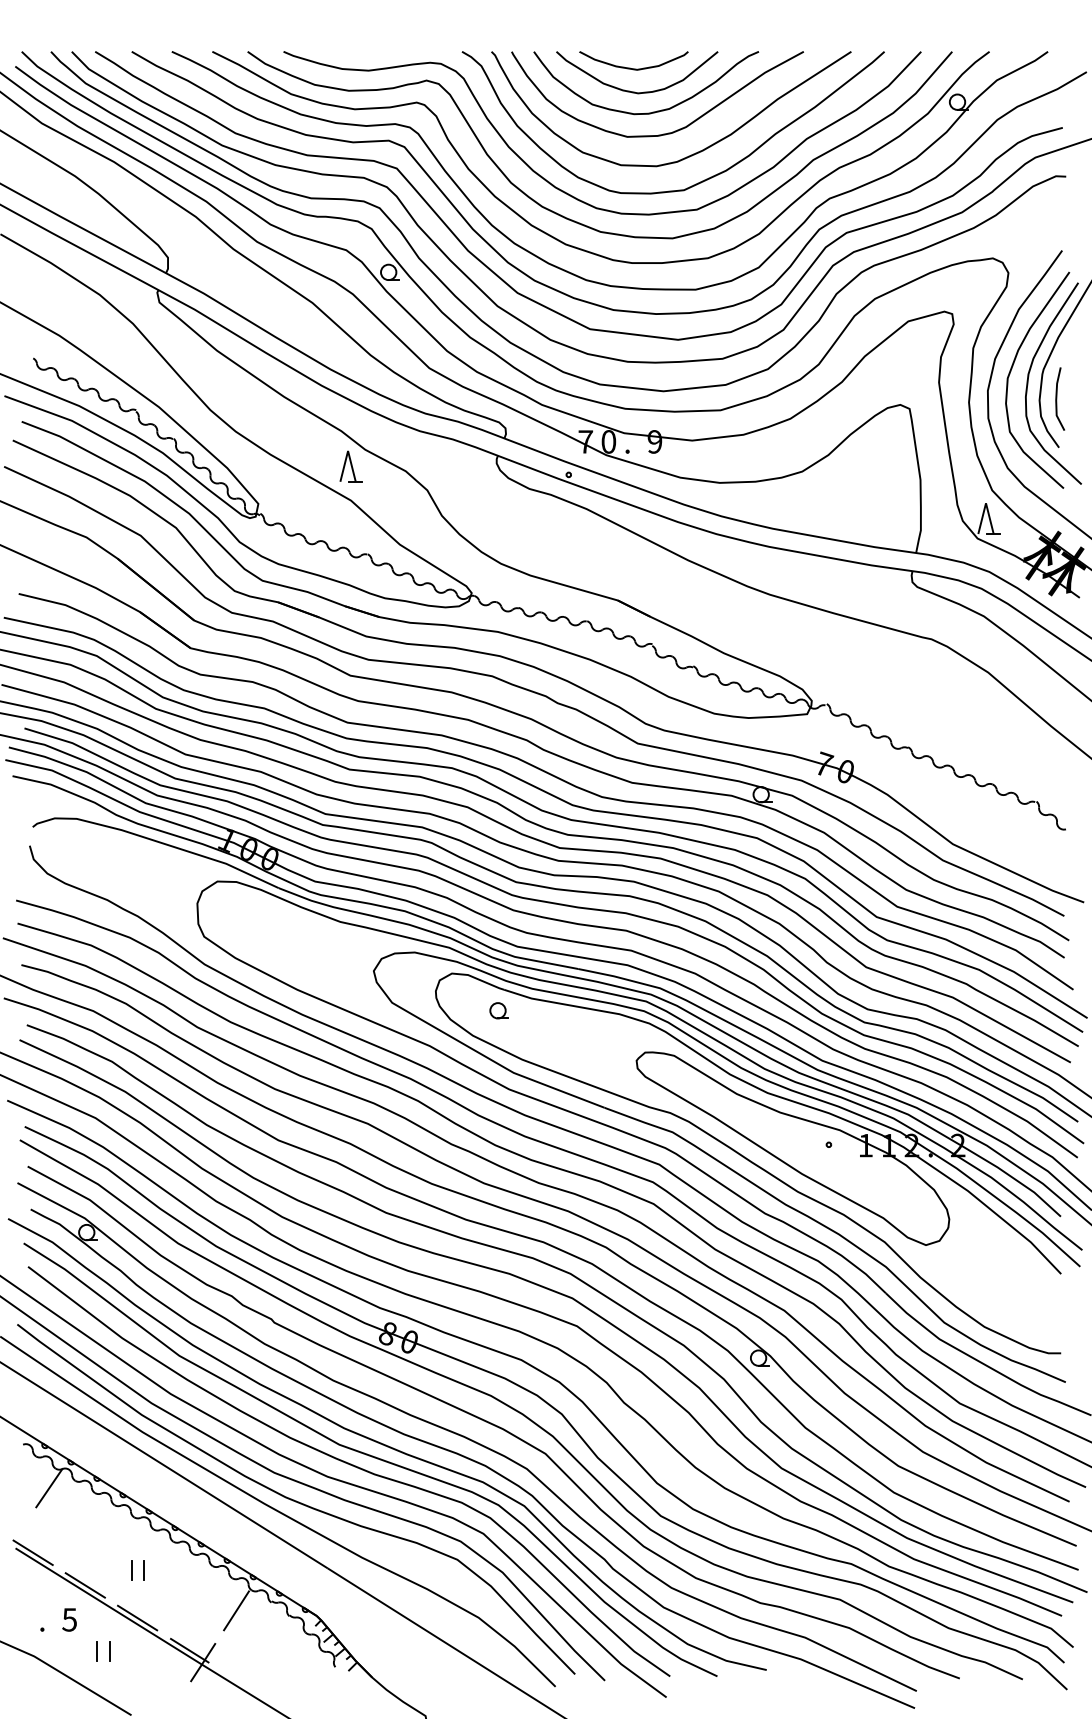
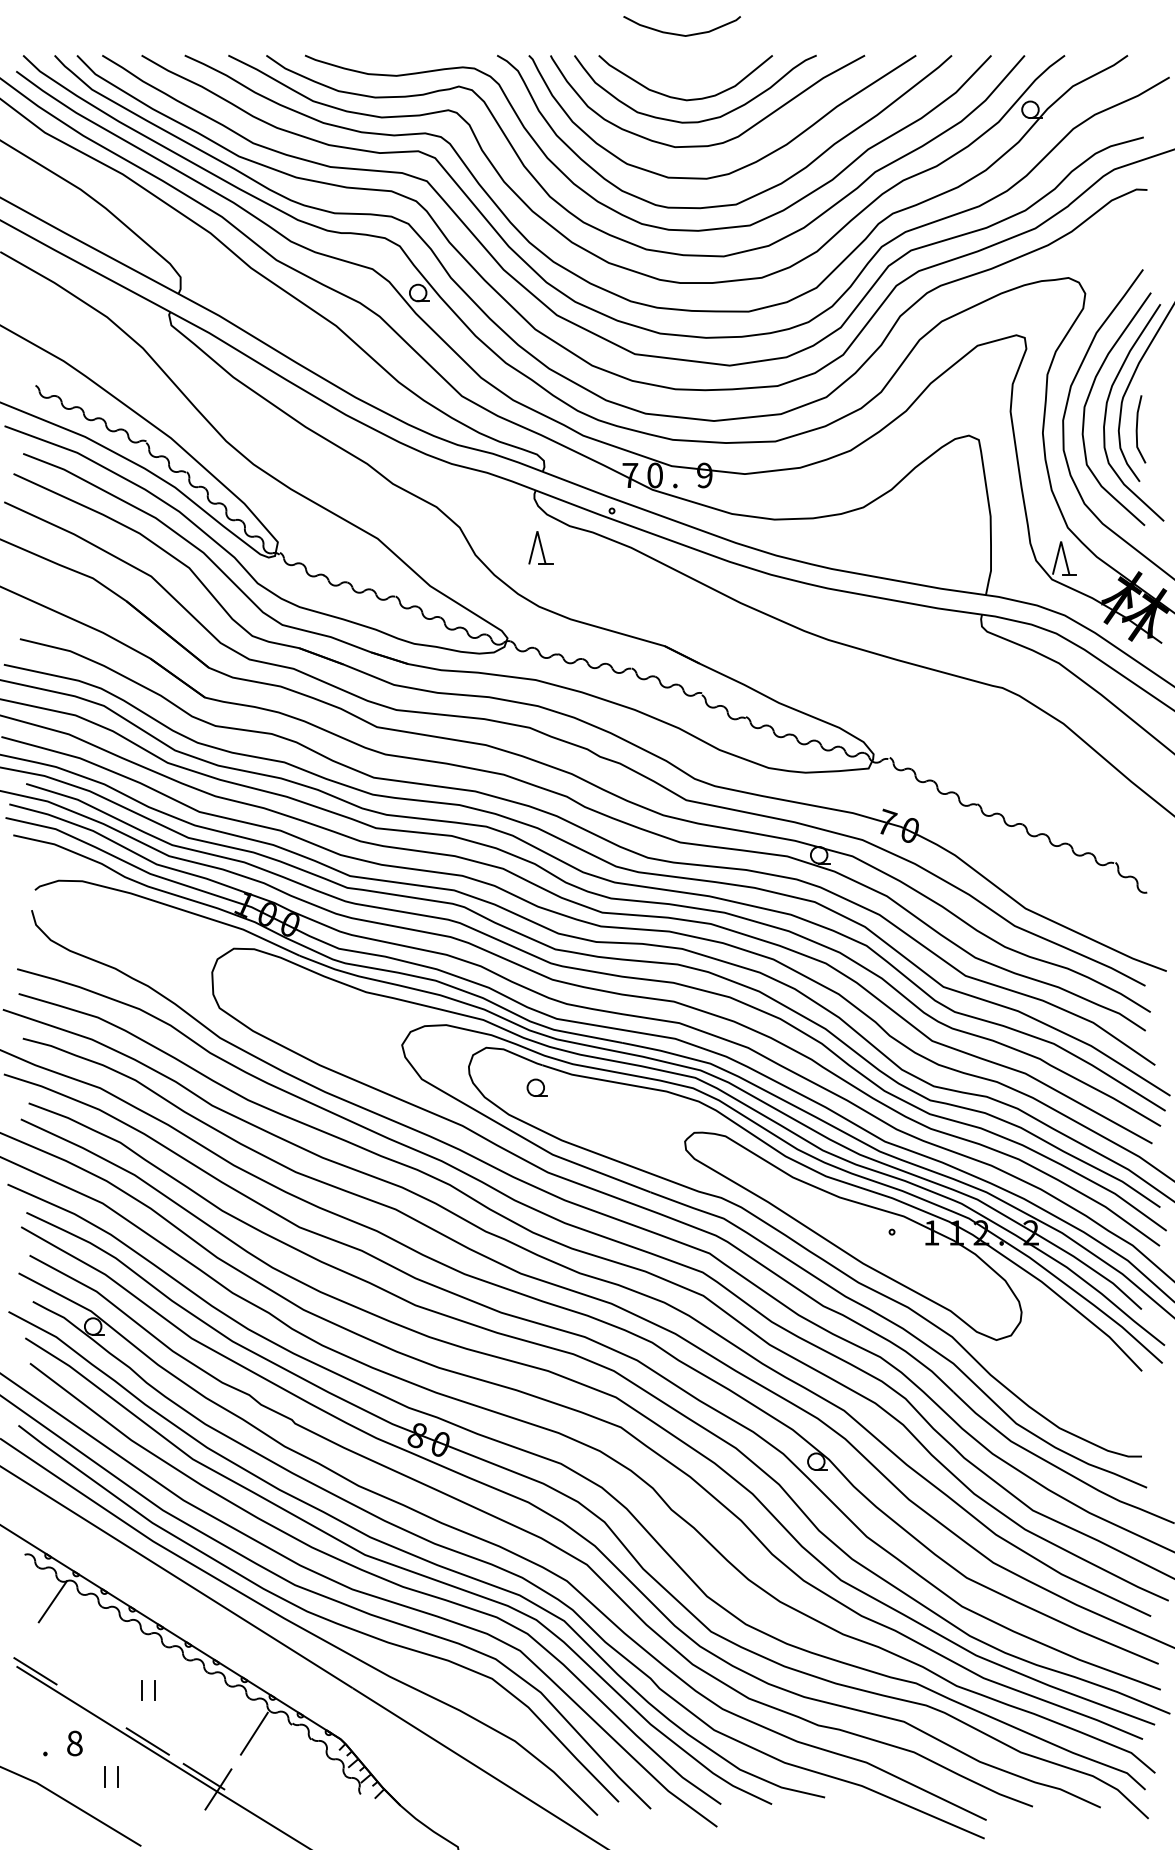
curve: (633, 68) -> (681, 34), moved
part: (350, 466) -> (540, 547), moved
line: (85, 1585) -> (91, 1706), removed
text: (69, 1619) -> (74, 1743), 5 -> 8

